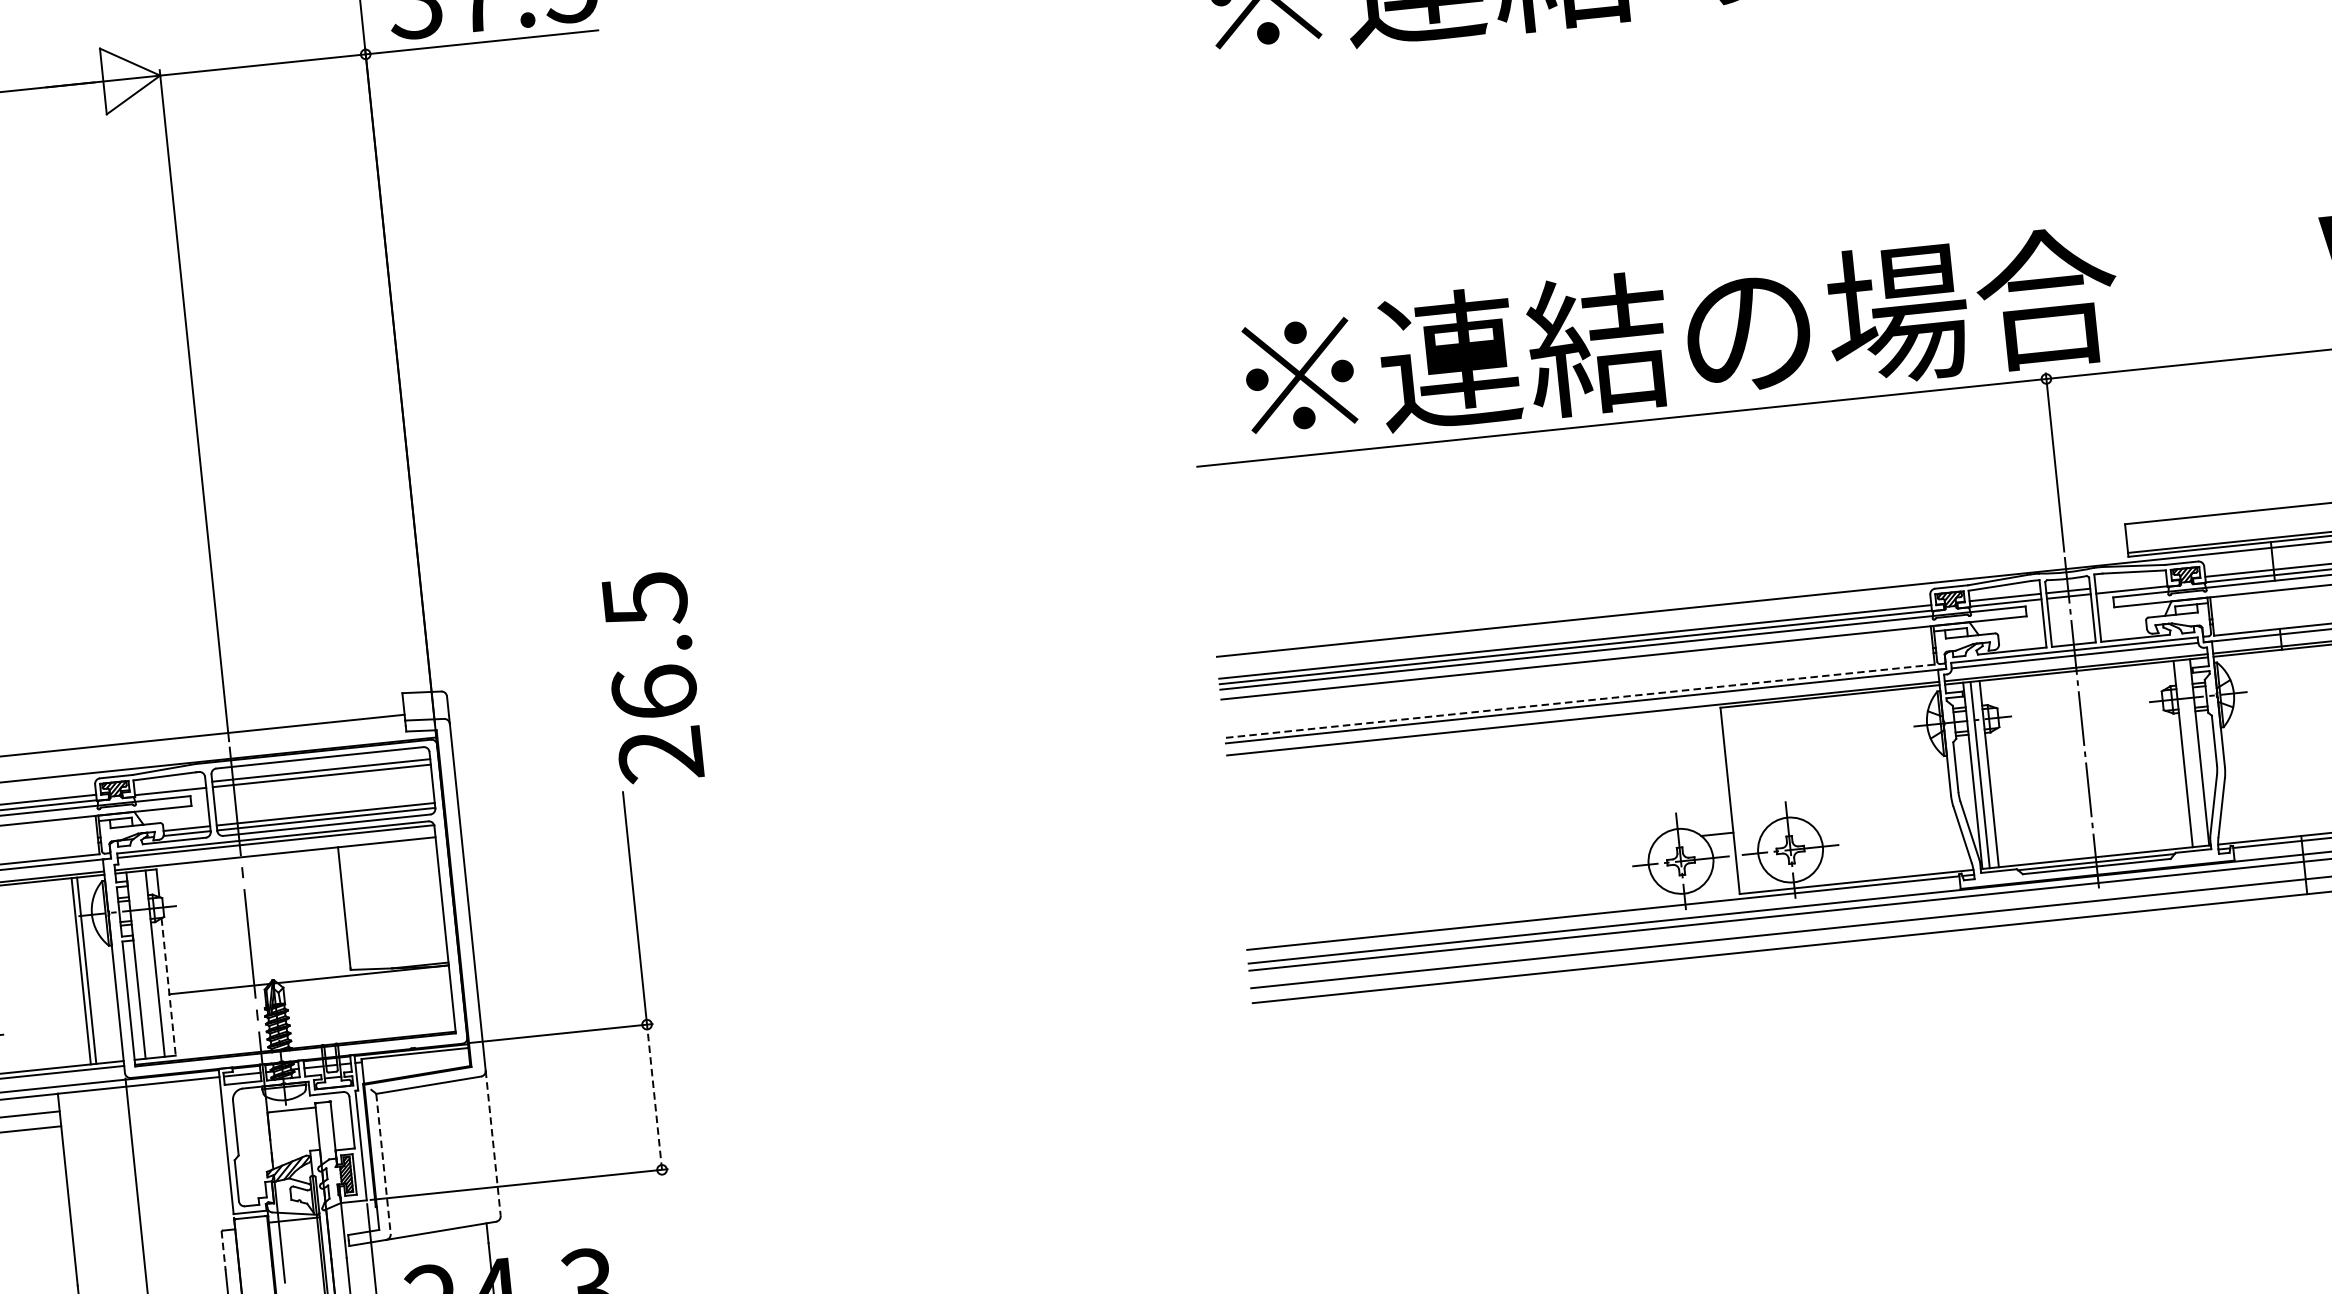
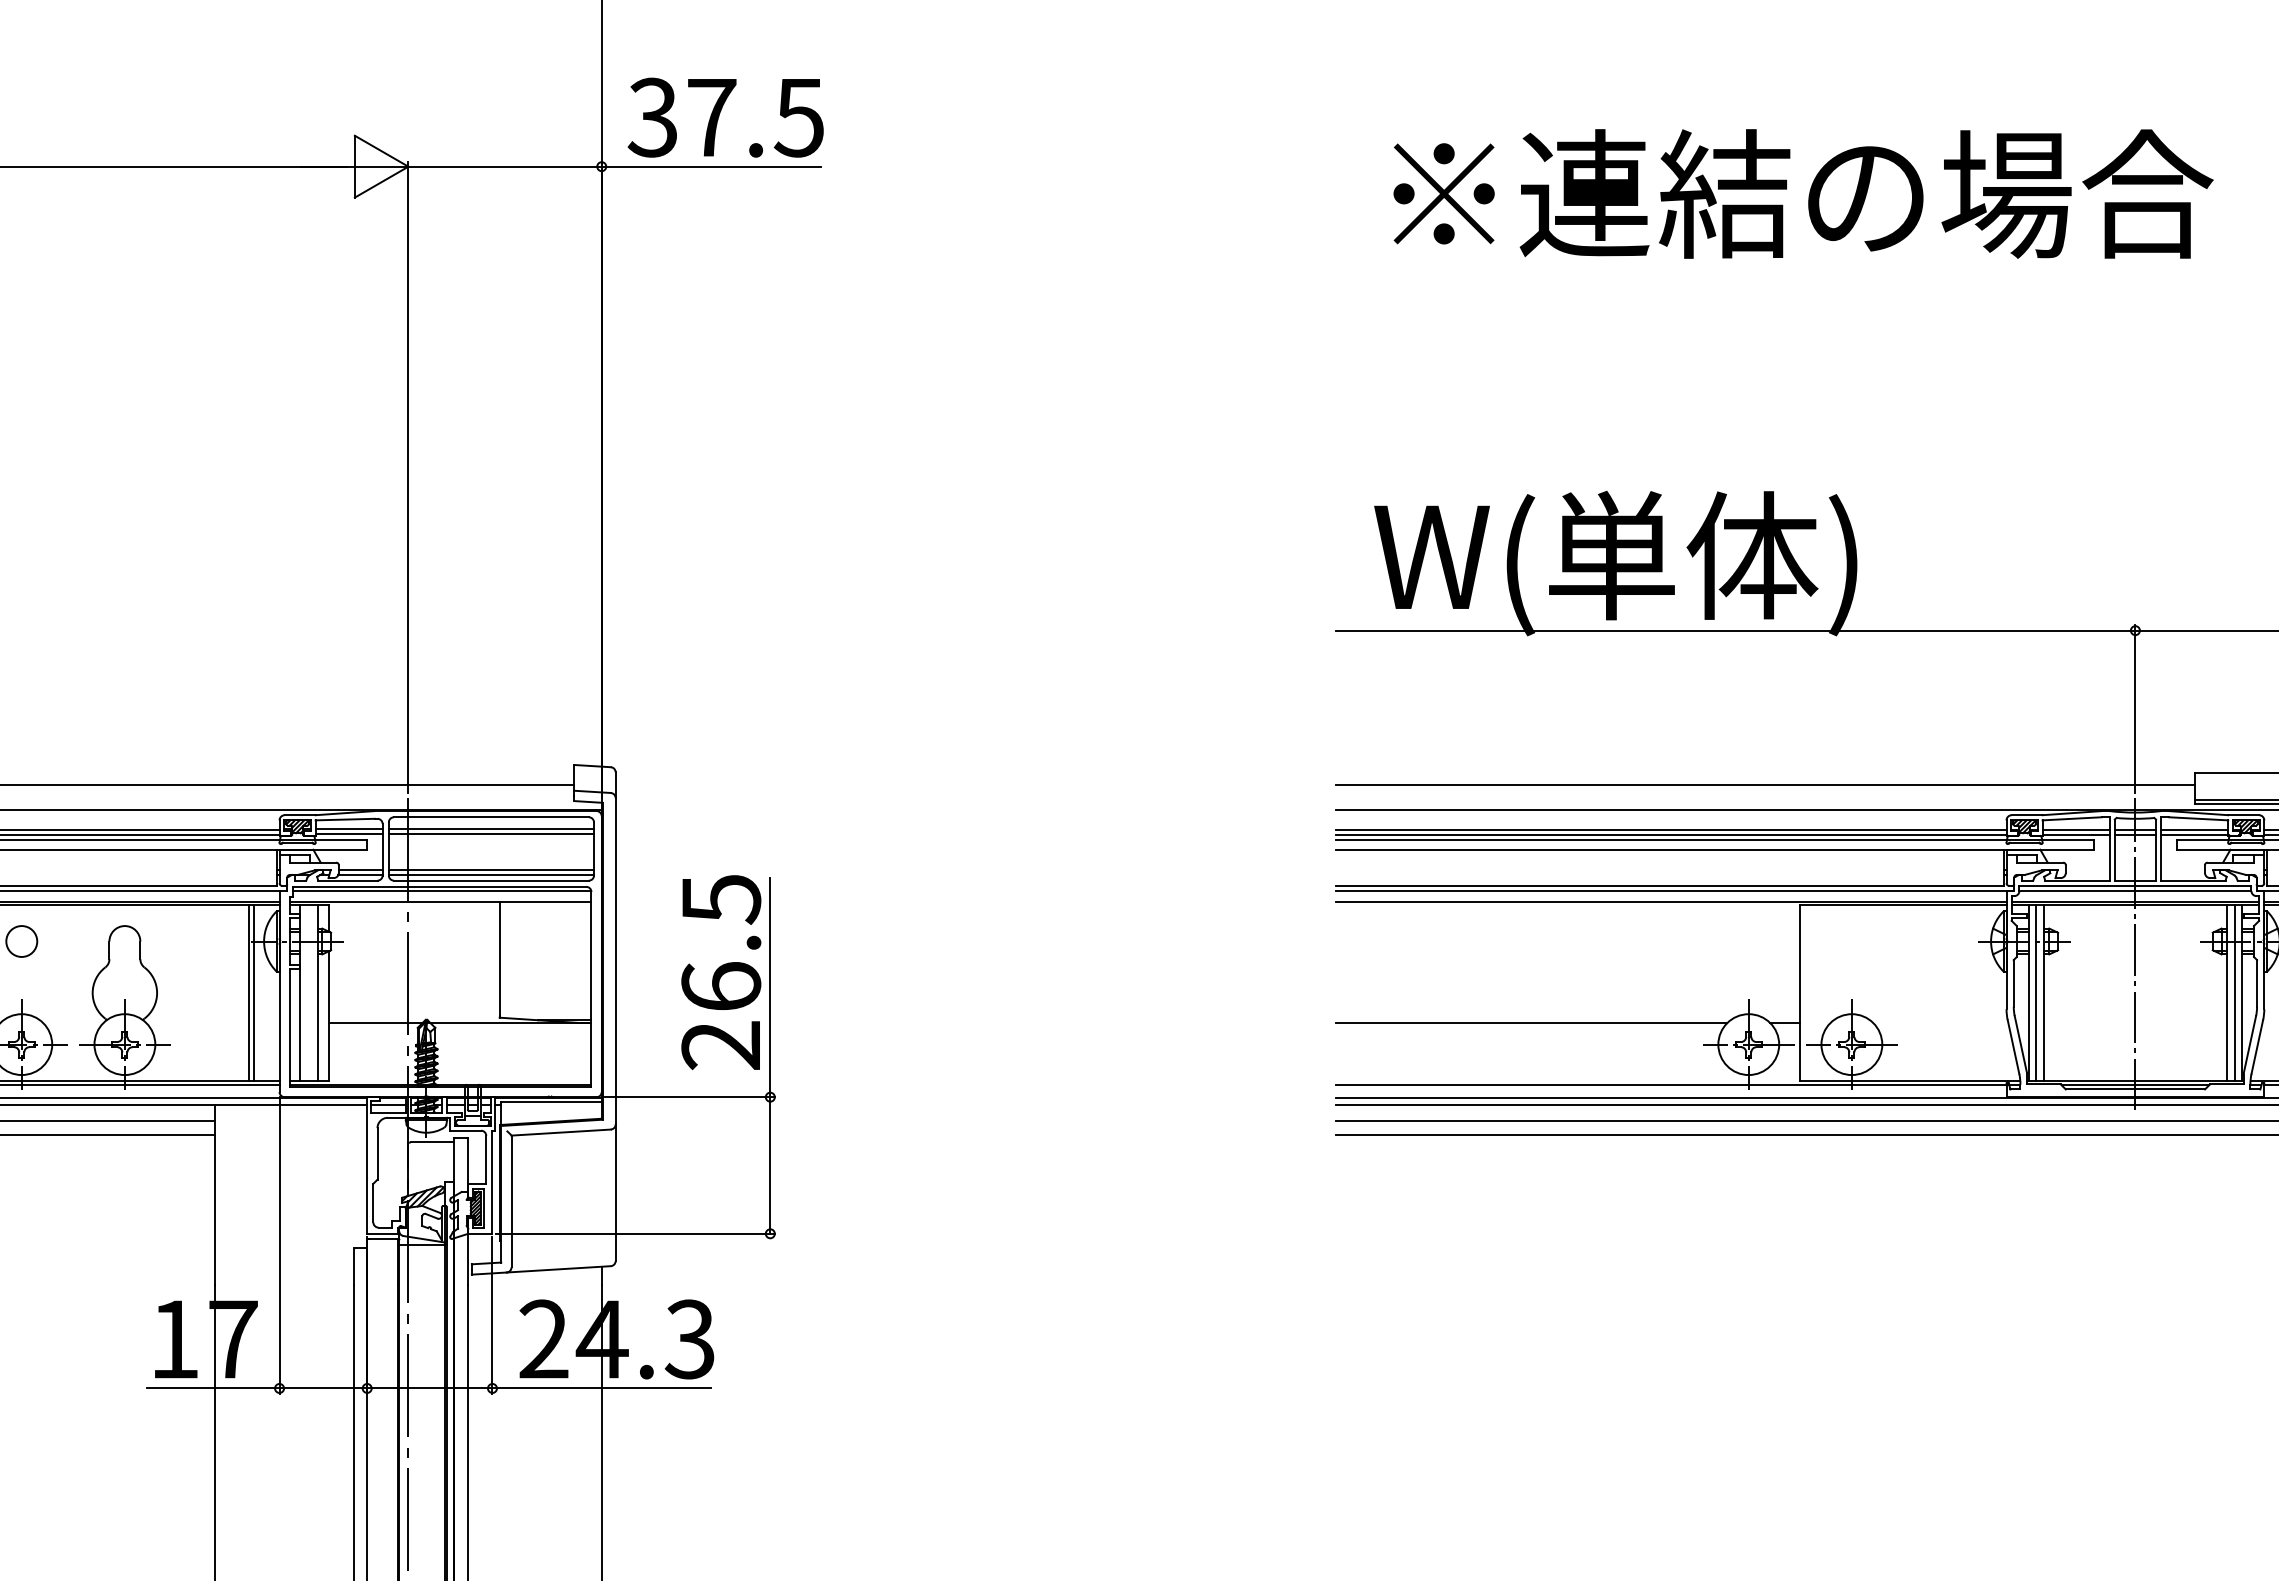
text: (1674, 345) -> (1792, 563), ※連結の場合 -> W(単体)
line: (1670, 584) -> (1765, 785), added
line: (2131, 584) -> (2194, 830), added
text: (653, 677) -> (721, 972), moved
line: (1580, 700) -> (1670, 885), dashed -> solid
line: (2192, 752) -> (2235, 992), added
line: (169, 786) -> (348, 829), added
line: (1447, 861) -> (1531, 1022), added
line: (168, 987) -> (328, 1016), dashed -> solid
line: (654, 1097) -> (770, 1165), dashed -> solid
line: (493, 1144) -> (615, 1193), dashed -> solid
line: (383, 1163) -> (511, 1201), dashed -> solid
line: (223, 1251) -> (354, 1267), dashed -> solid

